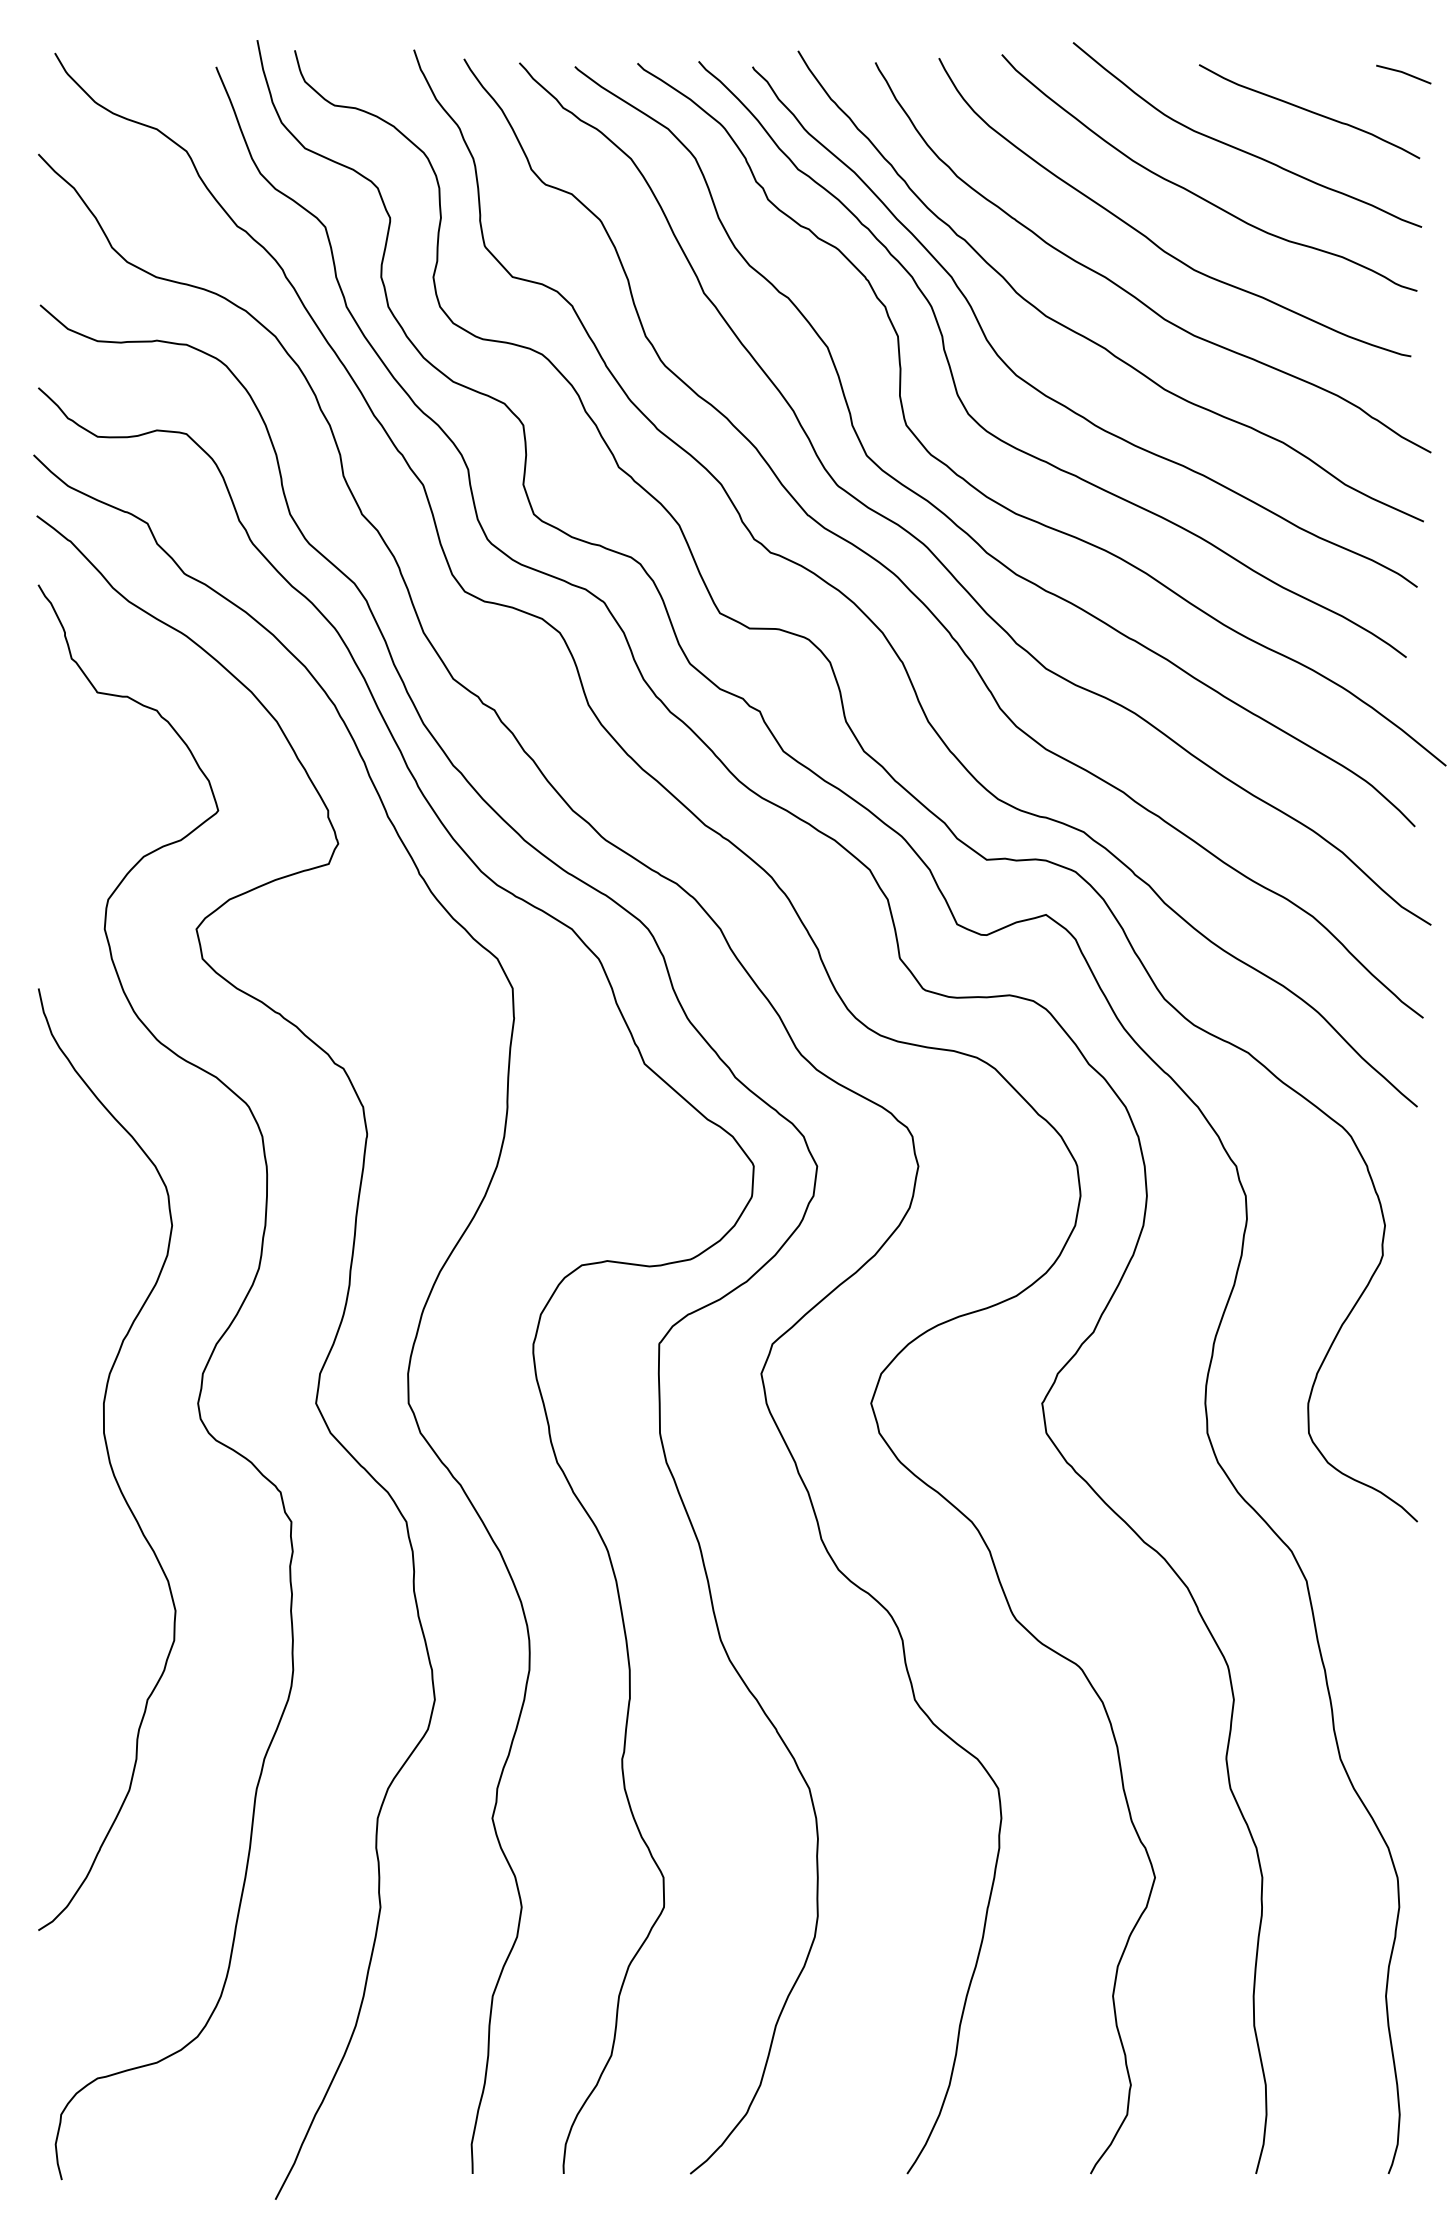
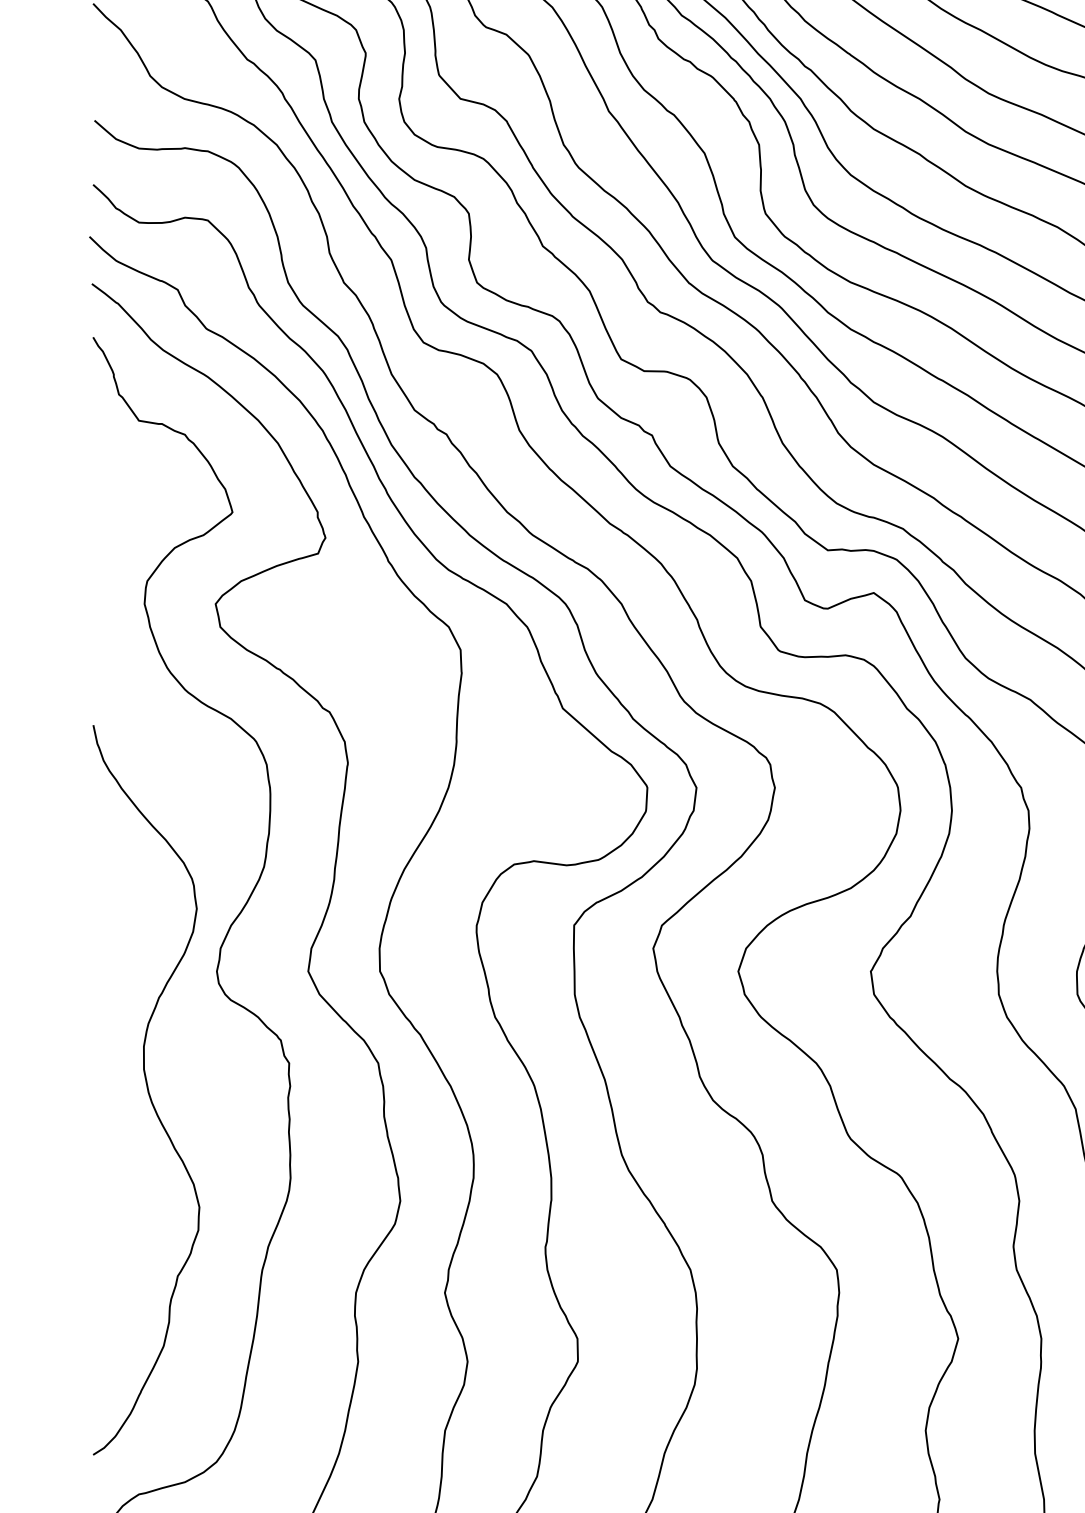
curve: (108, 1459) -> (147, 1090), moved

